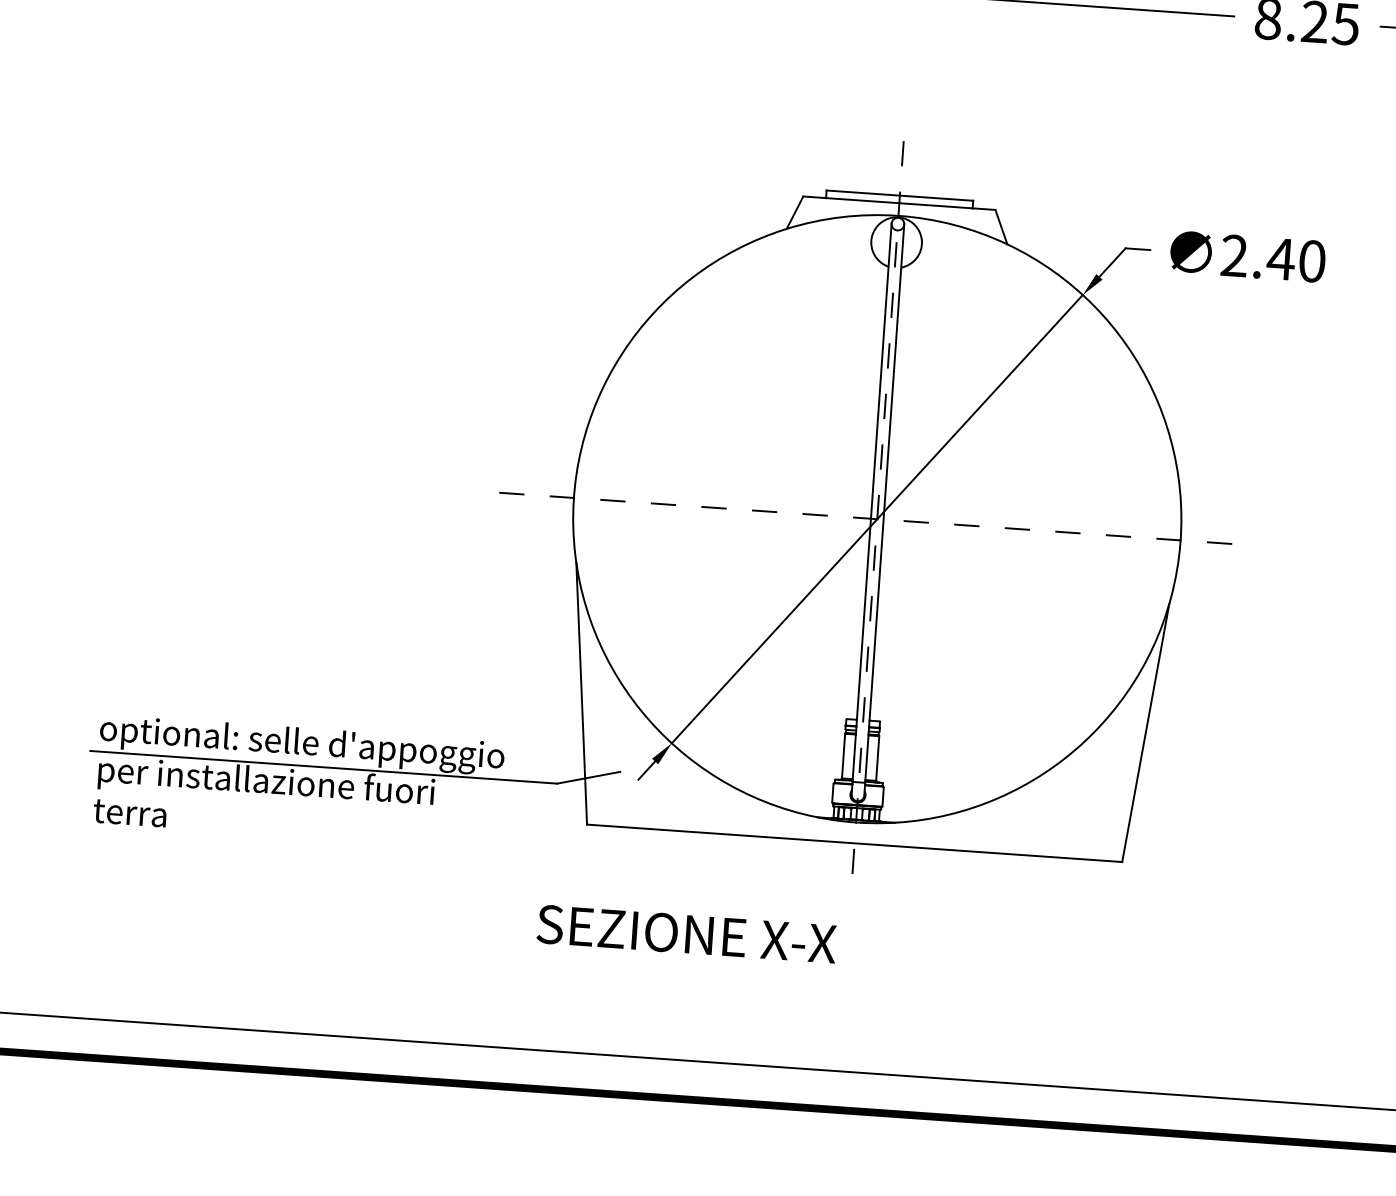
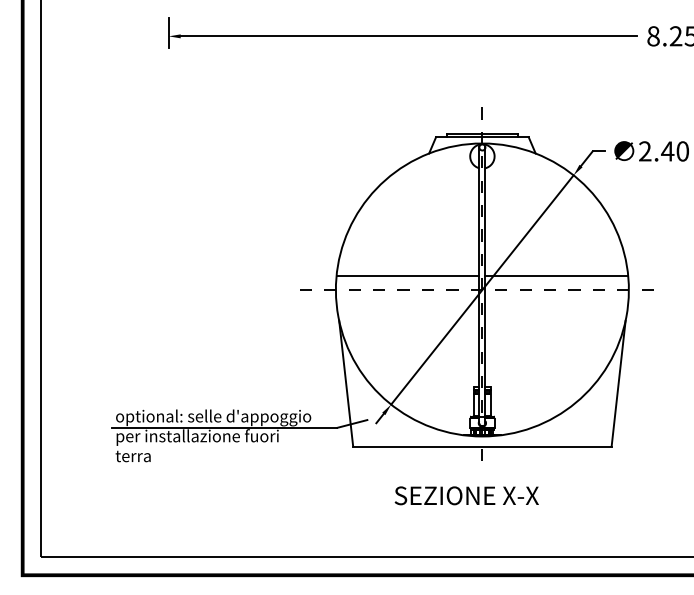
line: (724, 478) -> (407, 275), added
line: (1032, 499) -> (556, 275), added
text: (686, 933) -> (466, 495), moved

